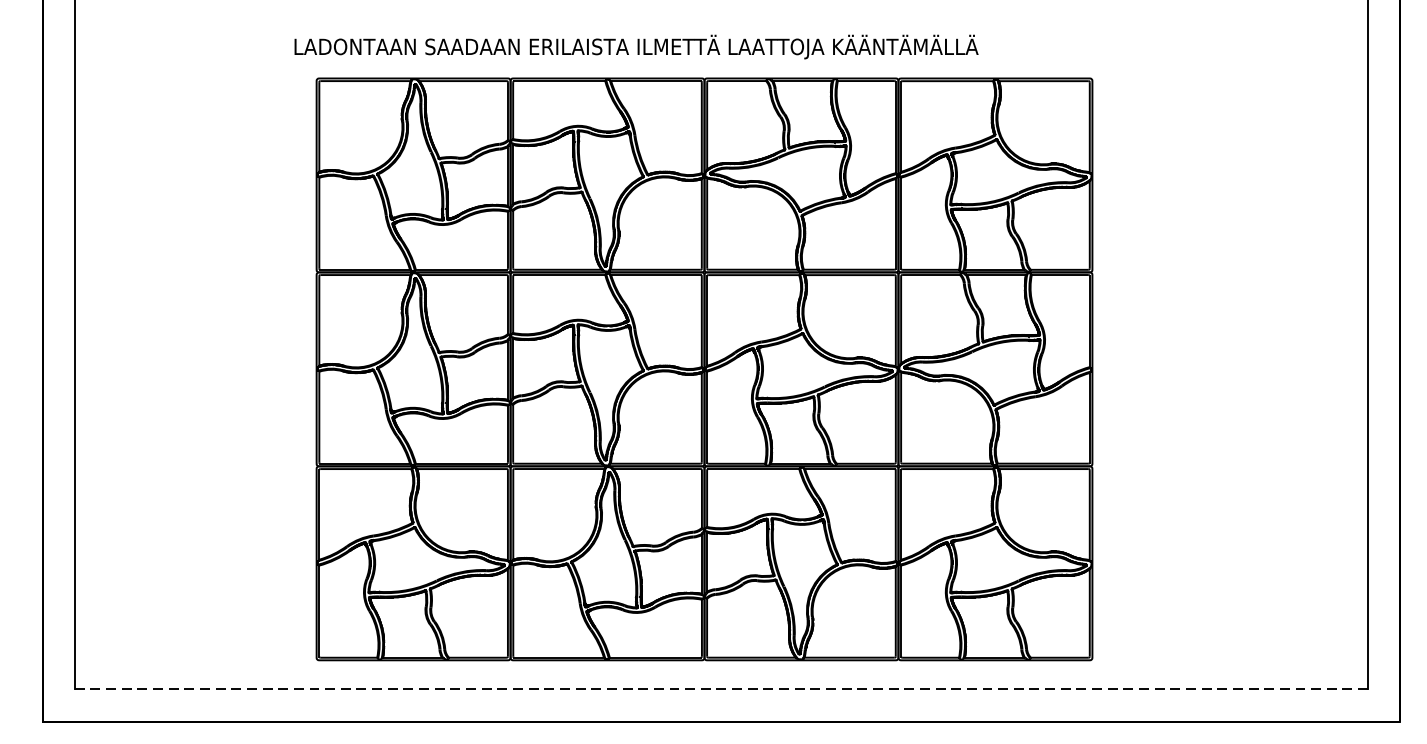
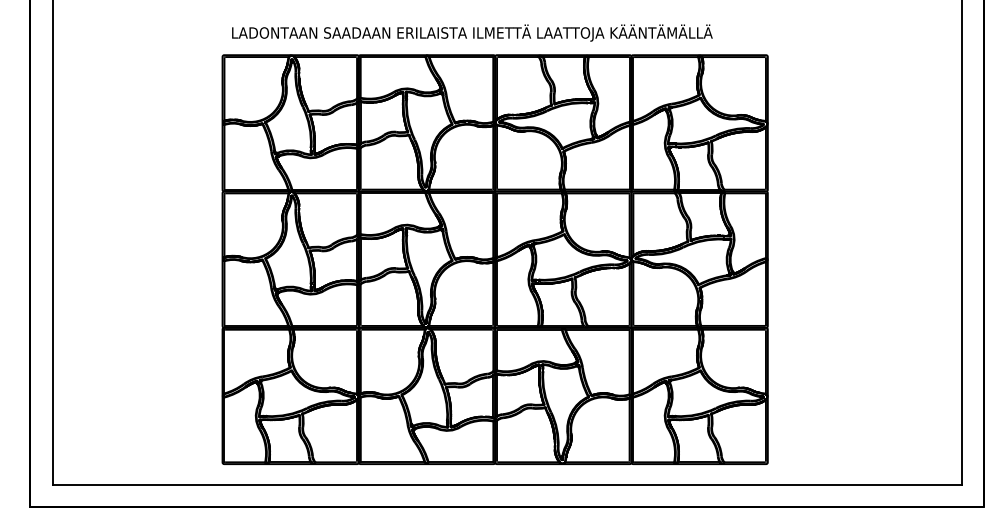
text: (636, 46) -> (472, 32), moved
line: (720, 689) -> (506, 484), dashed -> solid

